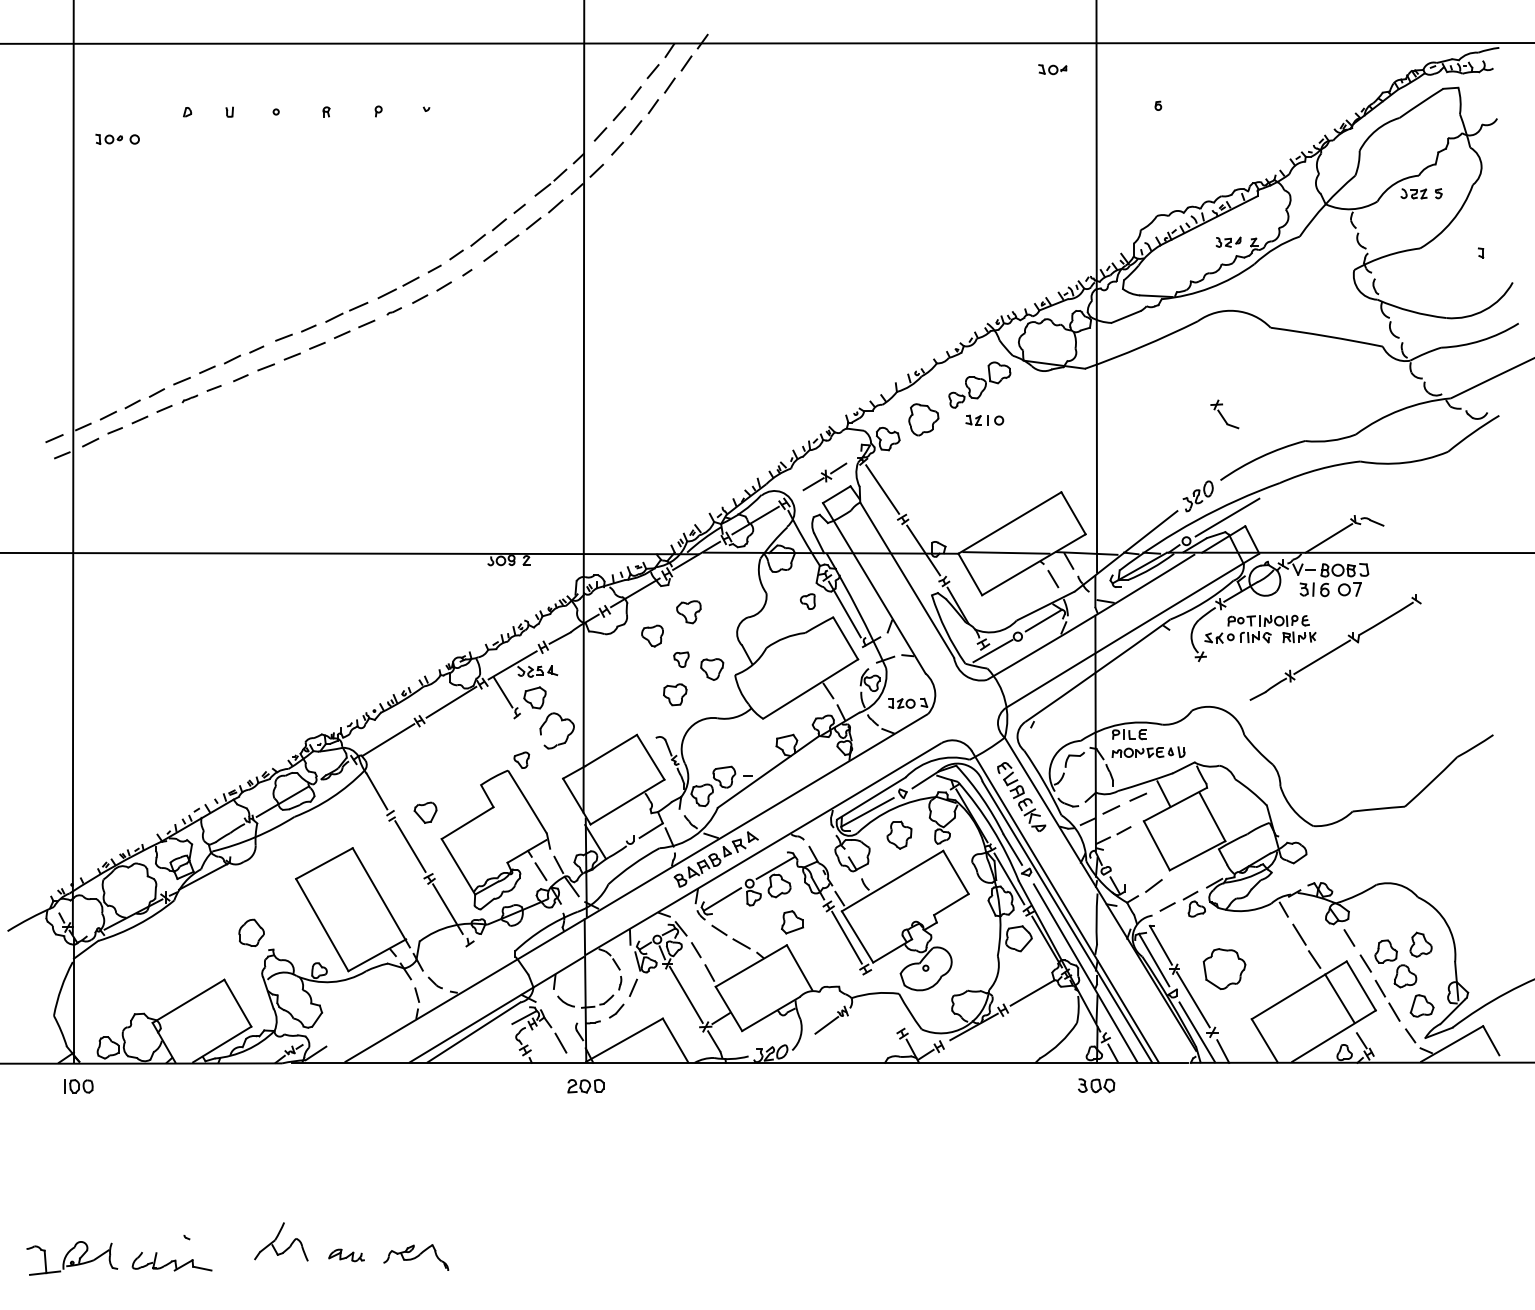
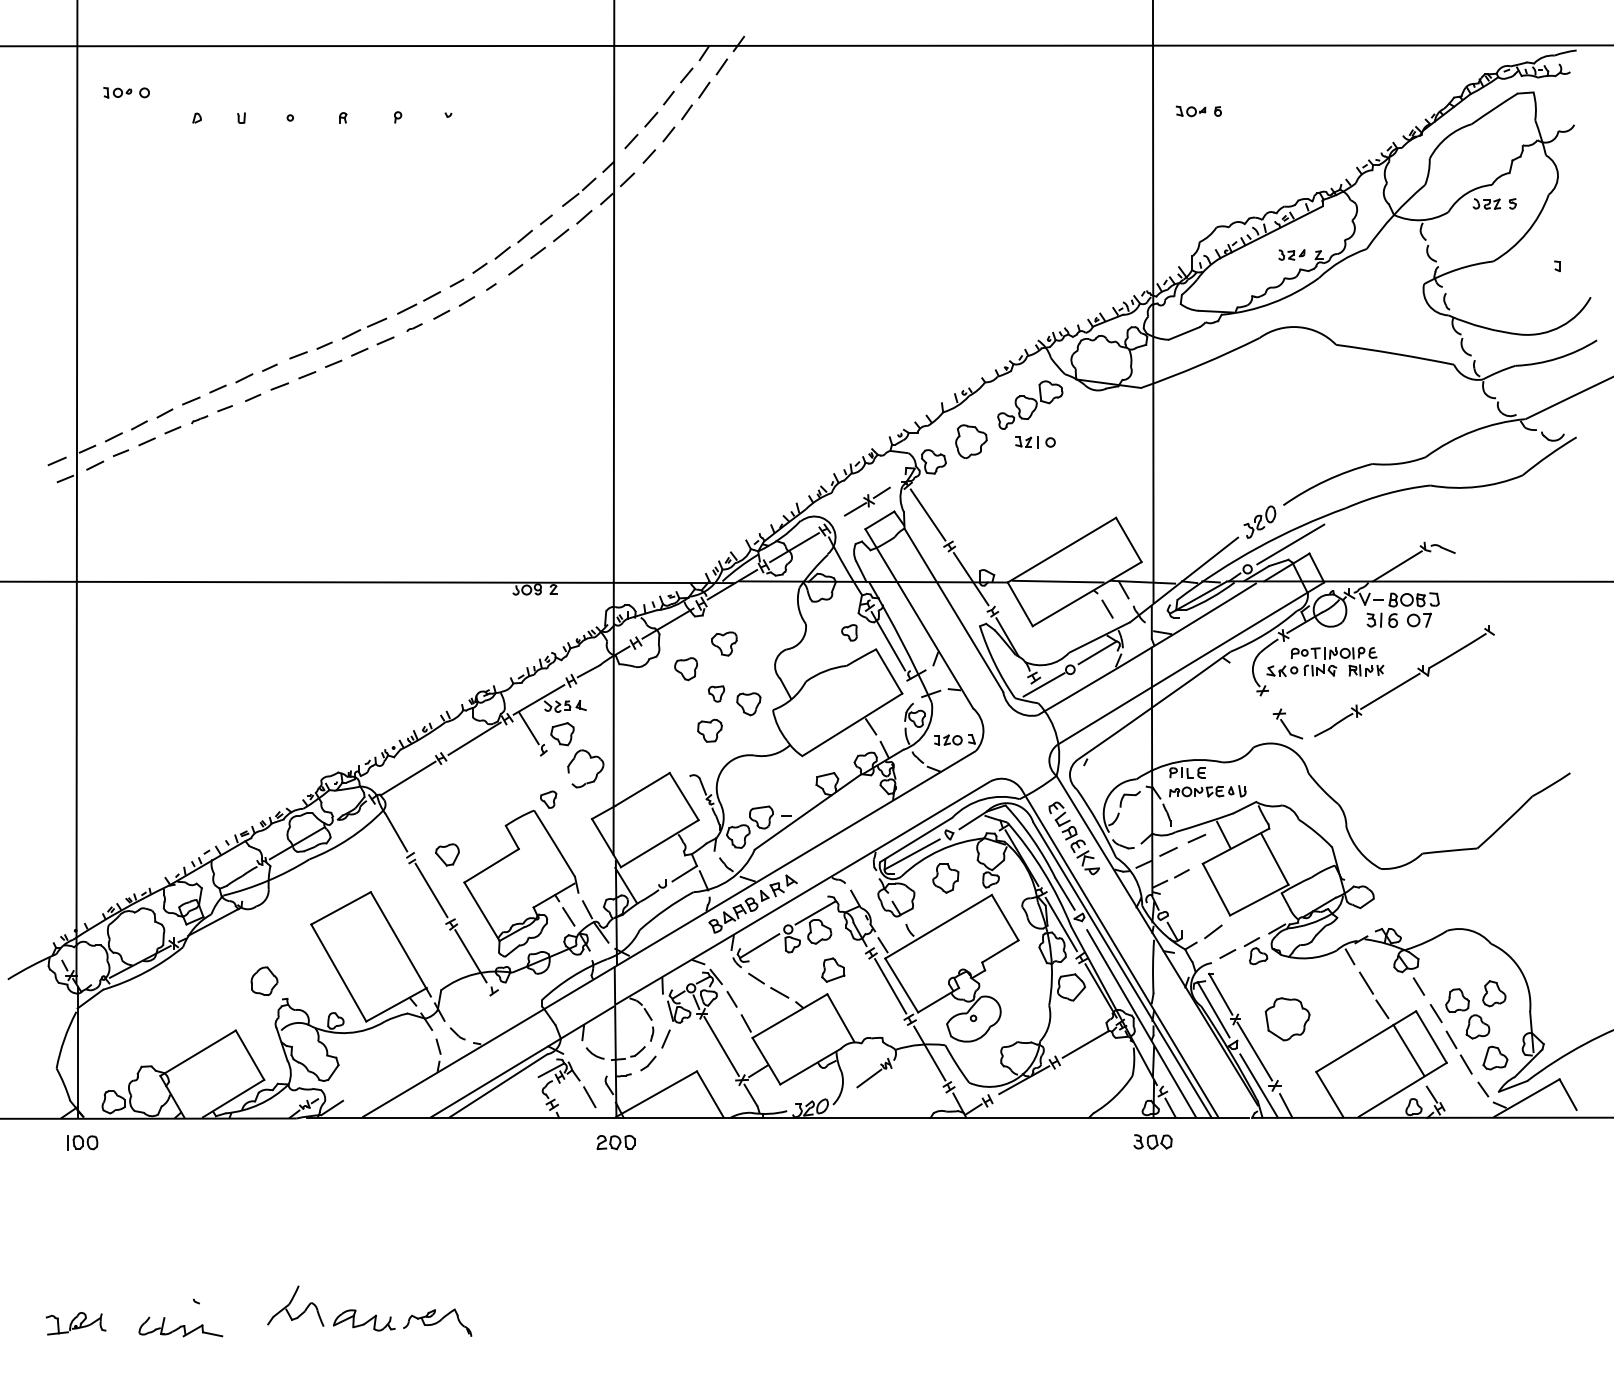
part: (1052, 69) -> (1190, 111), moved
part: (117, 139) -> (126, 92), moved
part: (1224, 413) -> (1287, 723), moved
line: (883, 1001) -> (929, 1053), added
part: (346, 1255) -> (364, 1320), size x1.67
part: (71, 1258) -> (75, 1323), size x0.62

